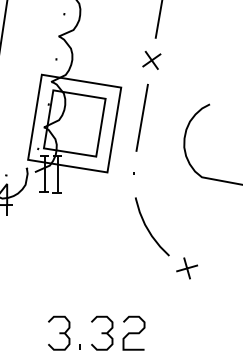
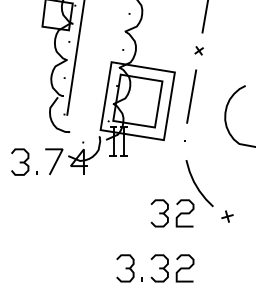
part: (150, 60) -> (198, 50), size x0.6
part: (118, 264) -> (172, 213), added
part: (187, 268) -> (227, 216), size x0.7

